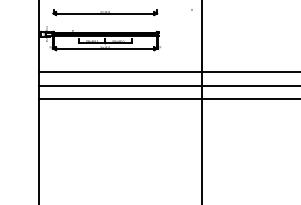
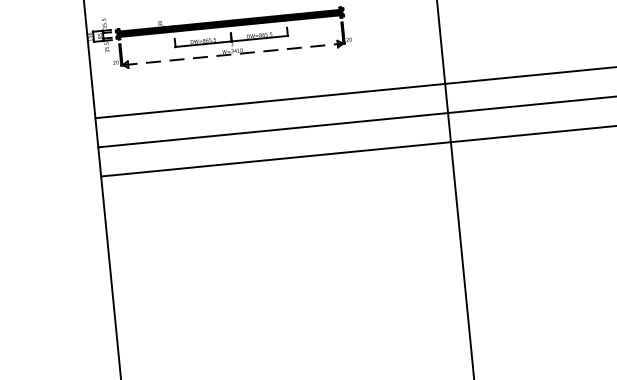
line: (105, 48) -> (233, 53), solid -> dashed

